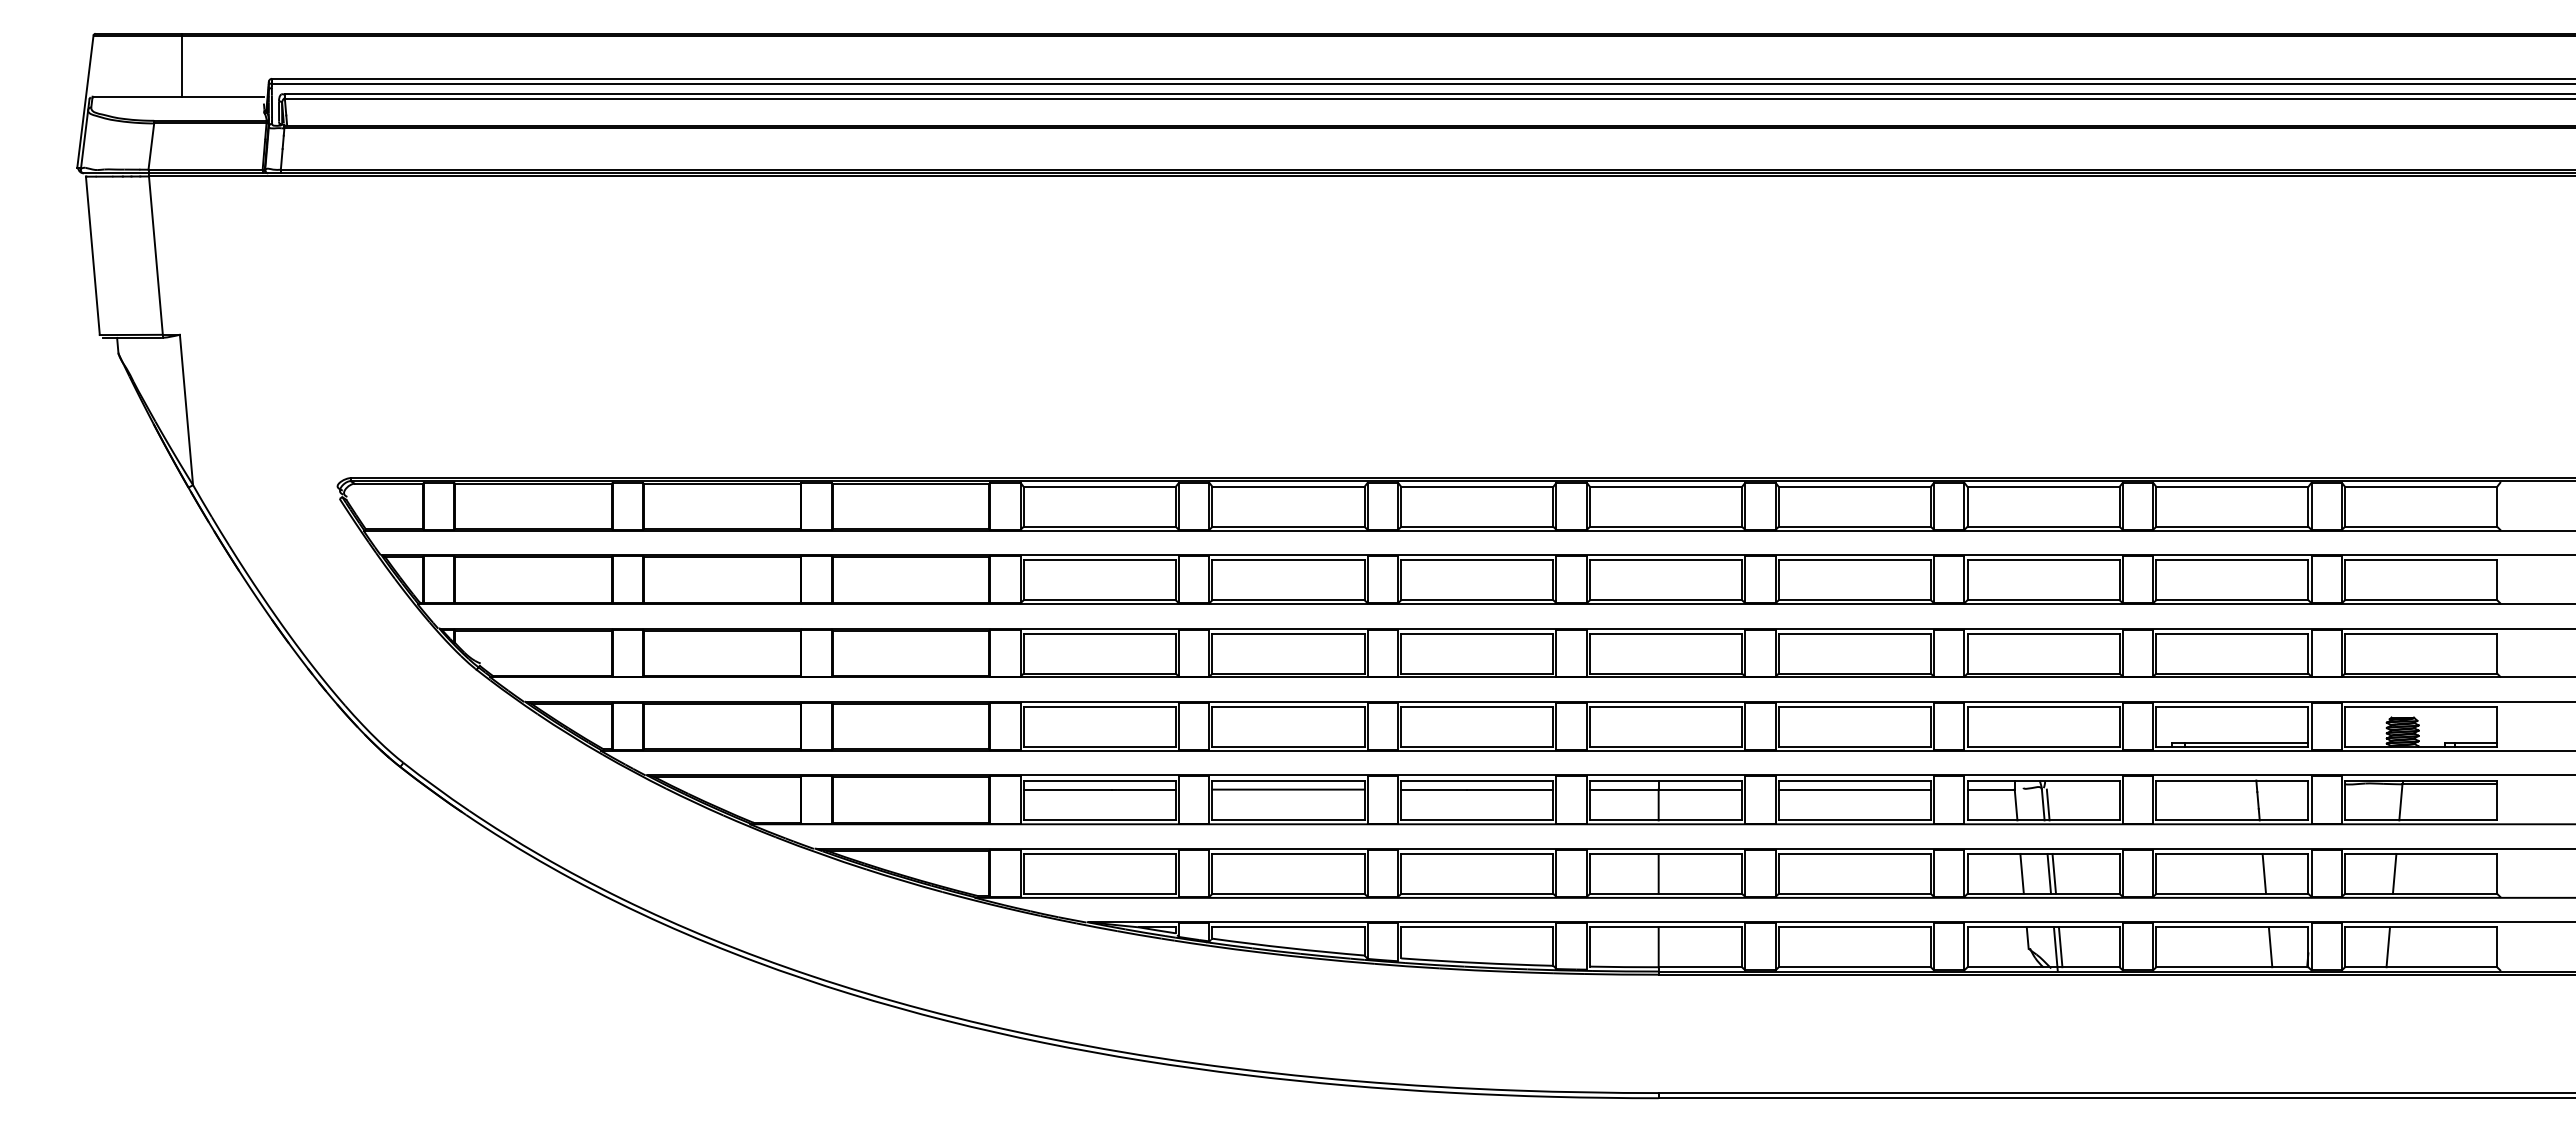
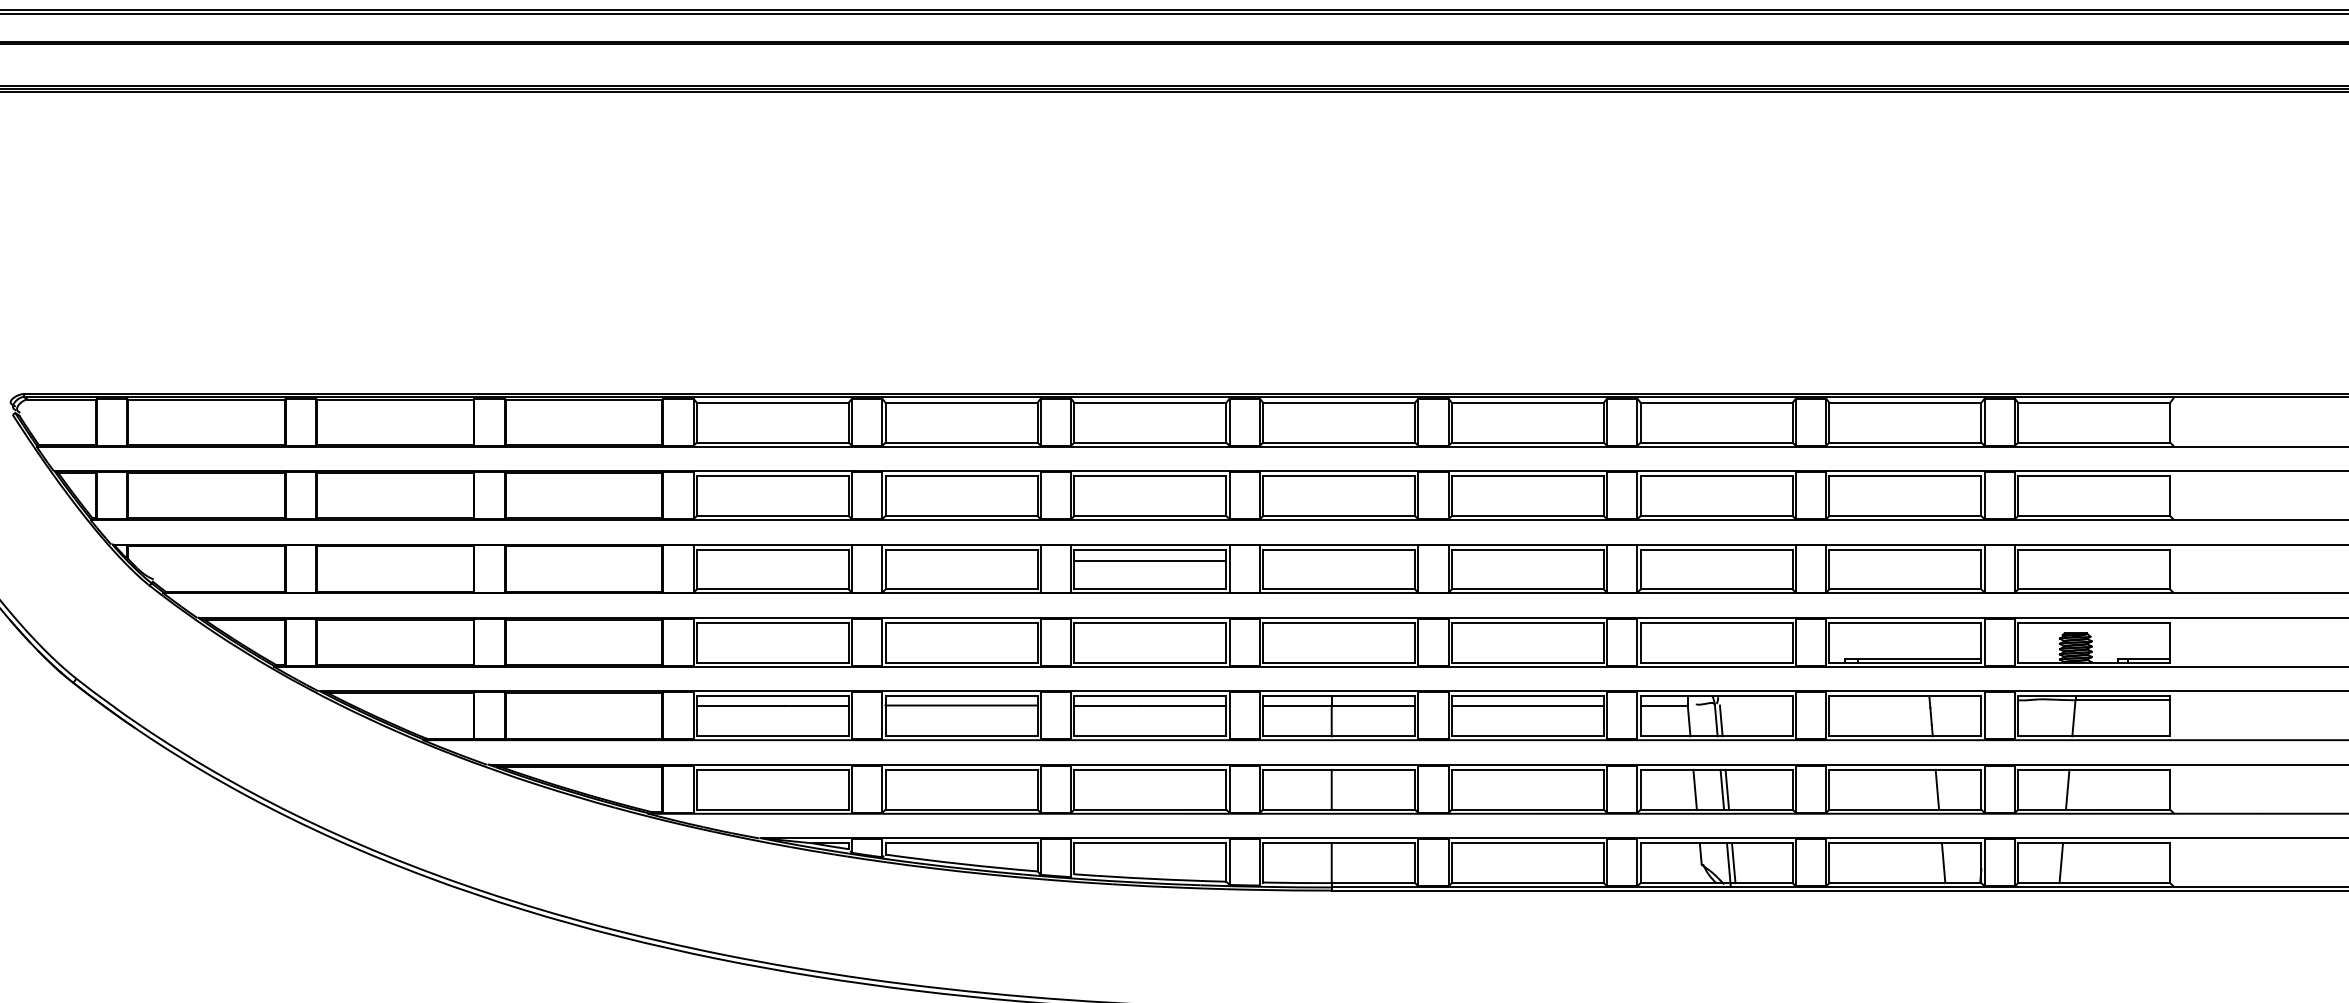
line: (1477, 645) -> (1150, 561), added

